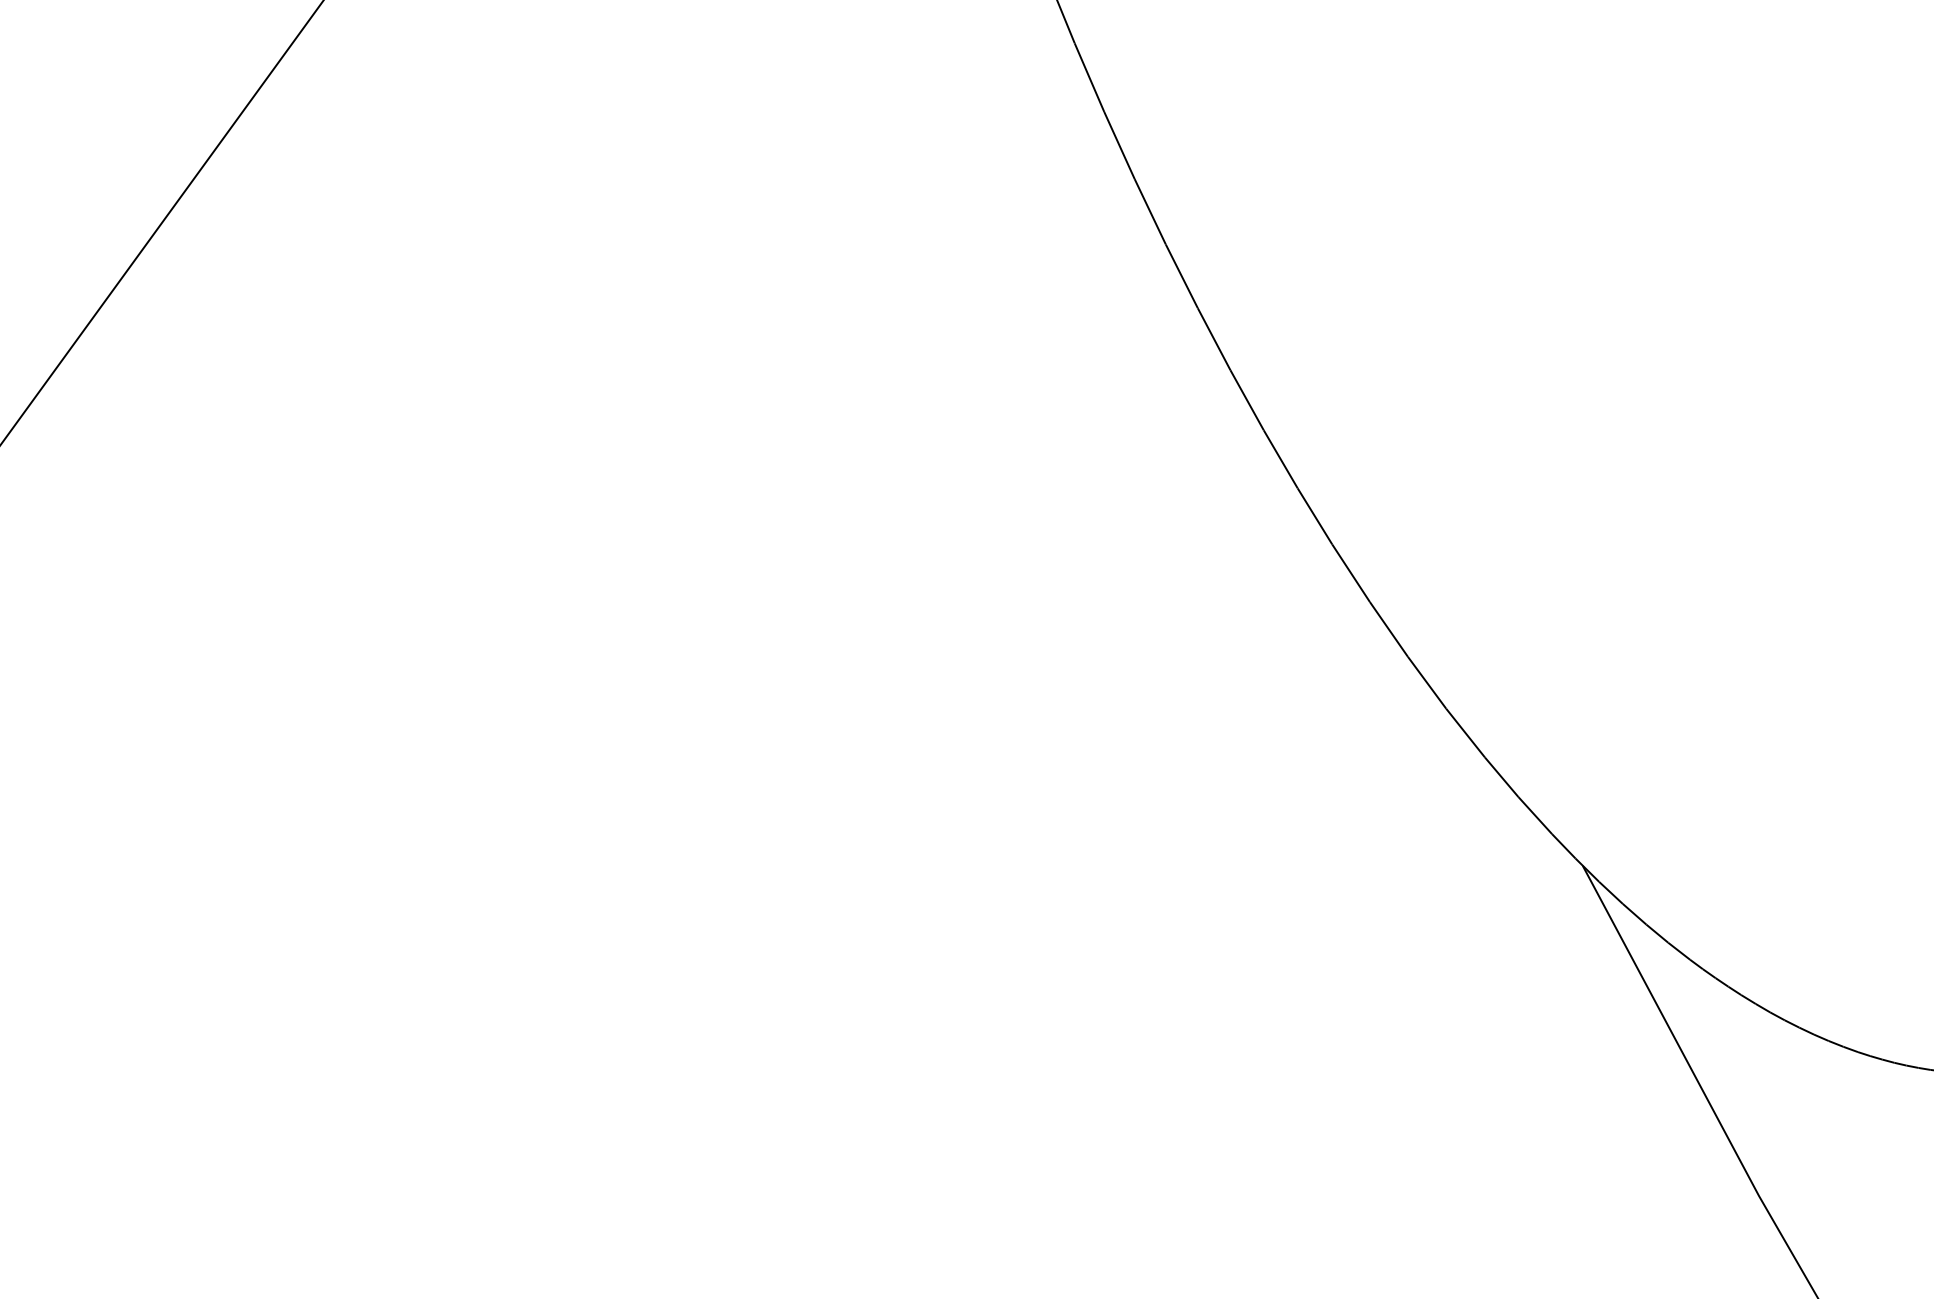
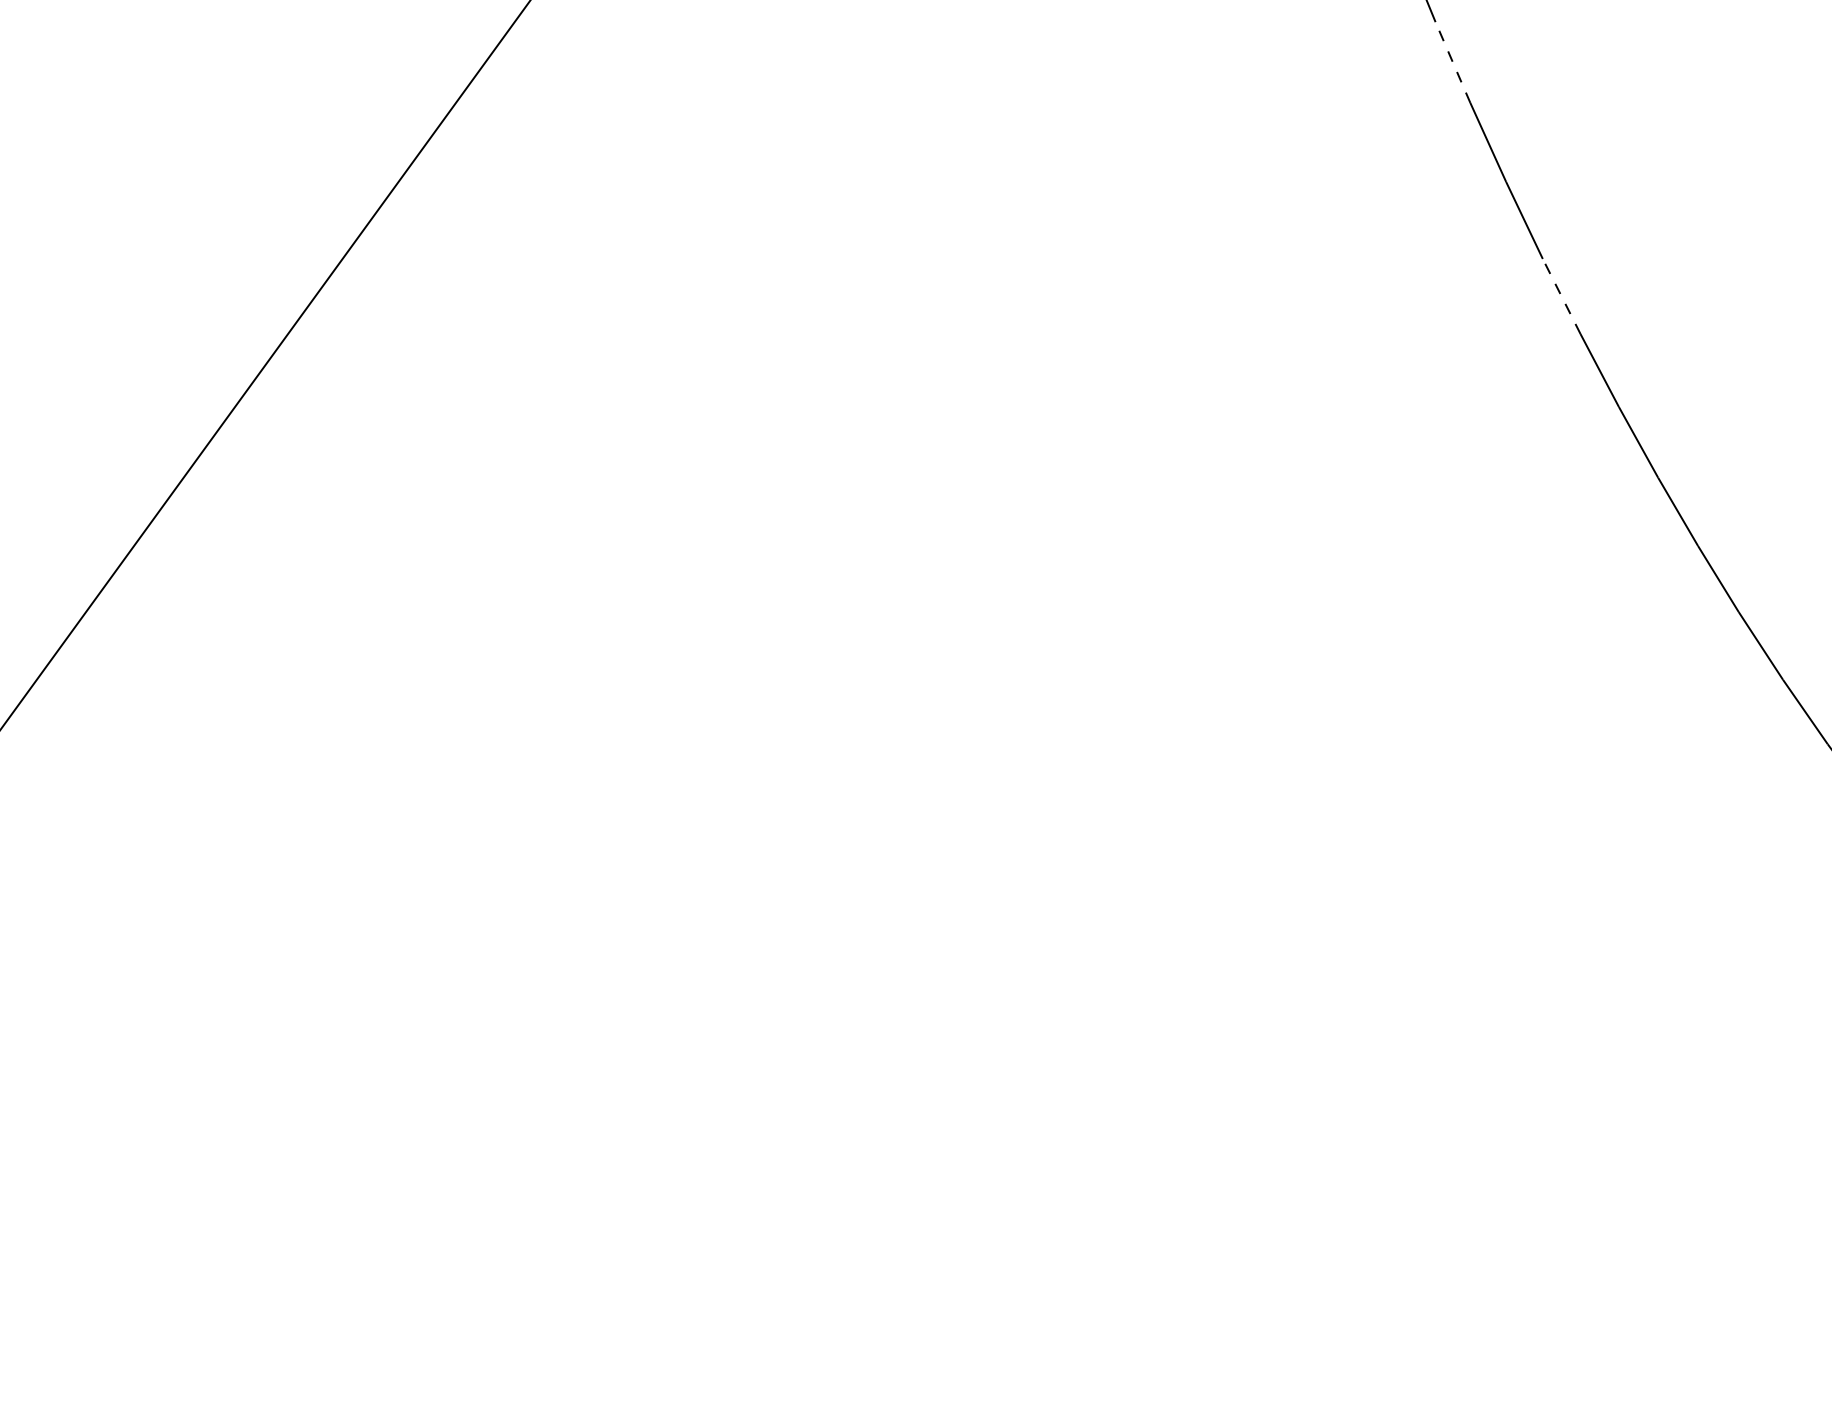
line: (1089, 77) -> (1452, 62), solid -> dashed
line: (1181, 276) -> (1561, 296), solid -> dashed

